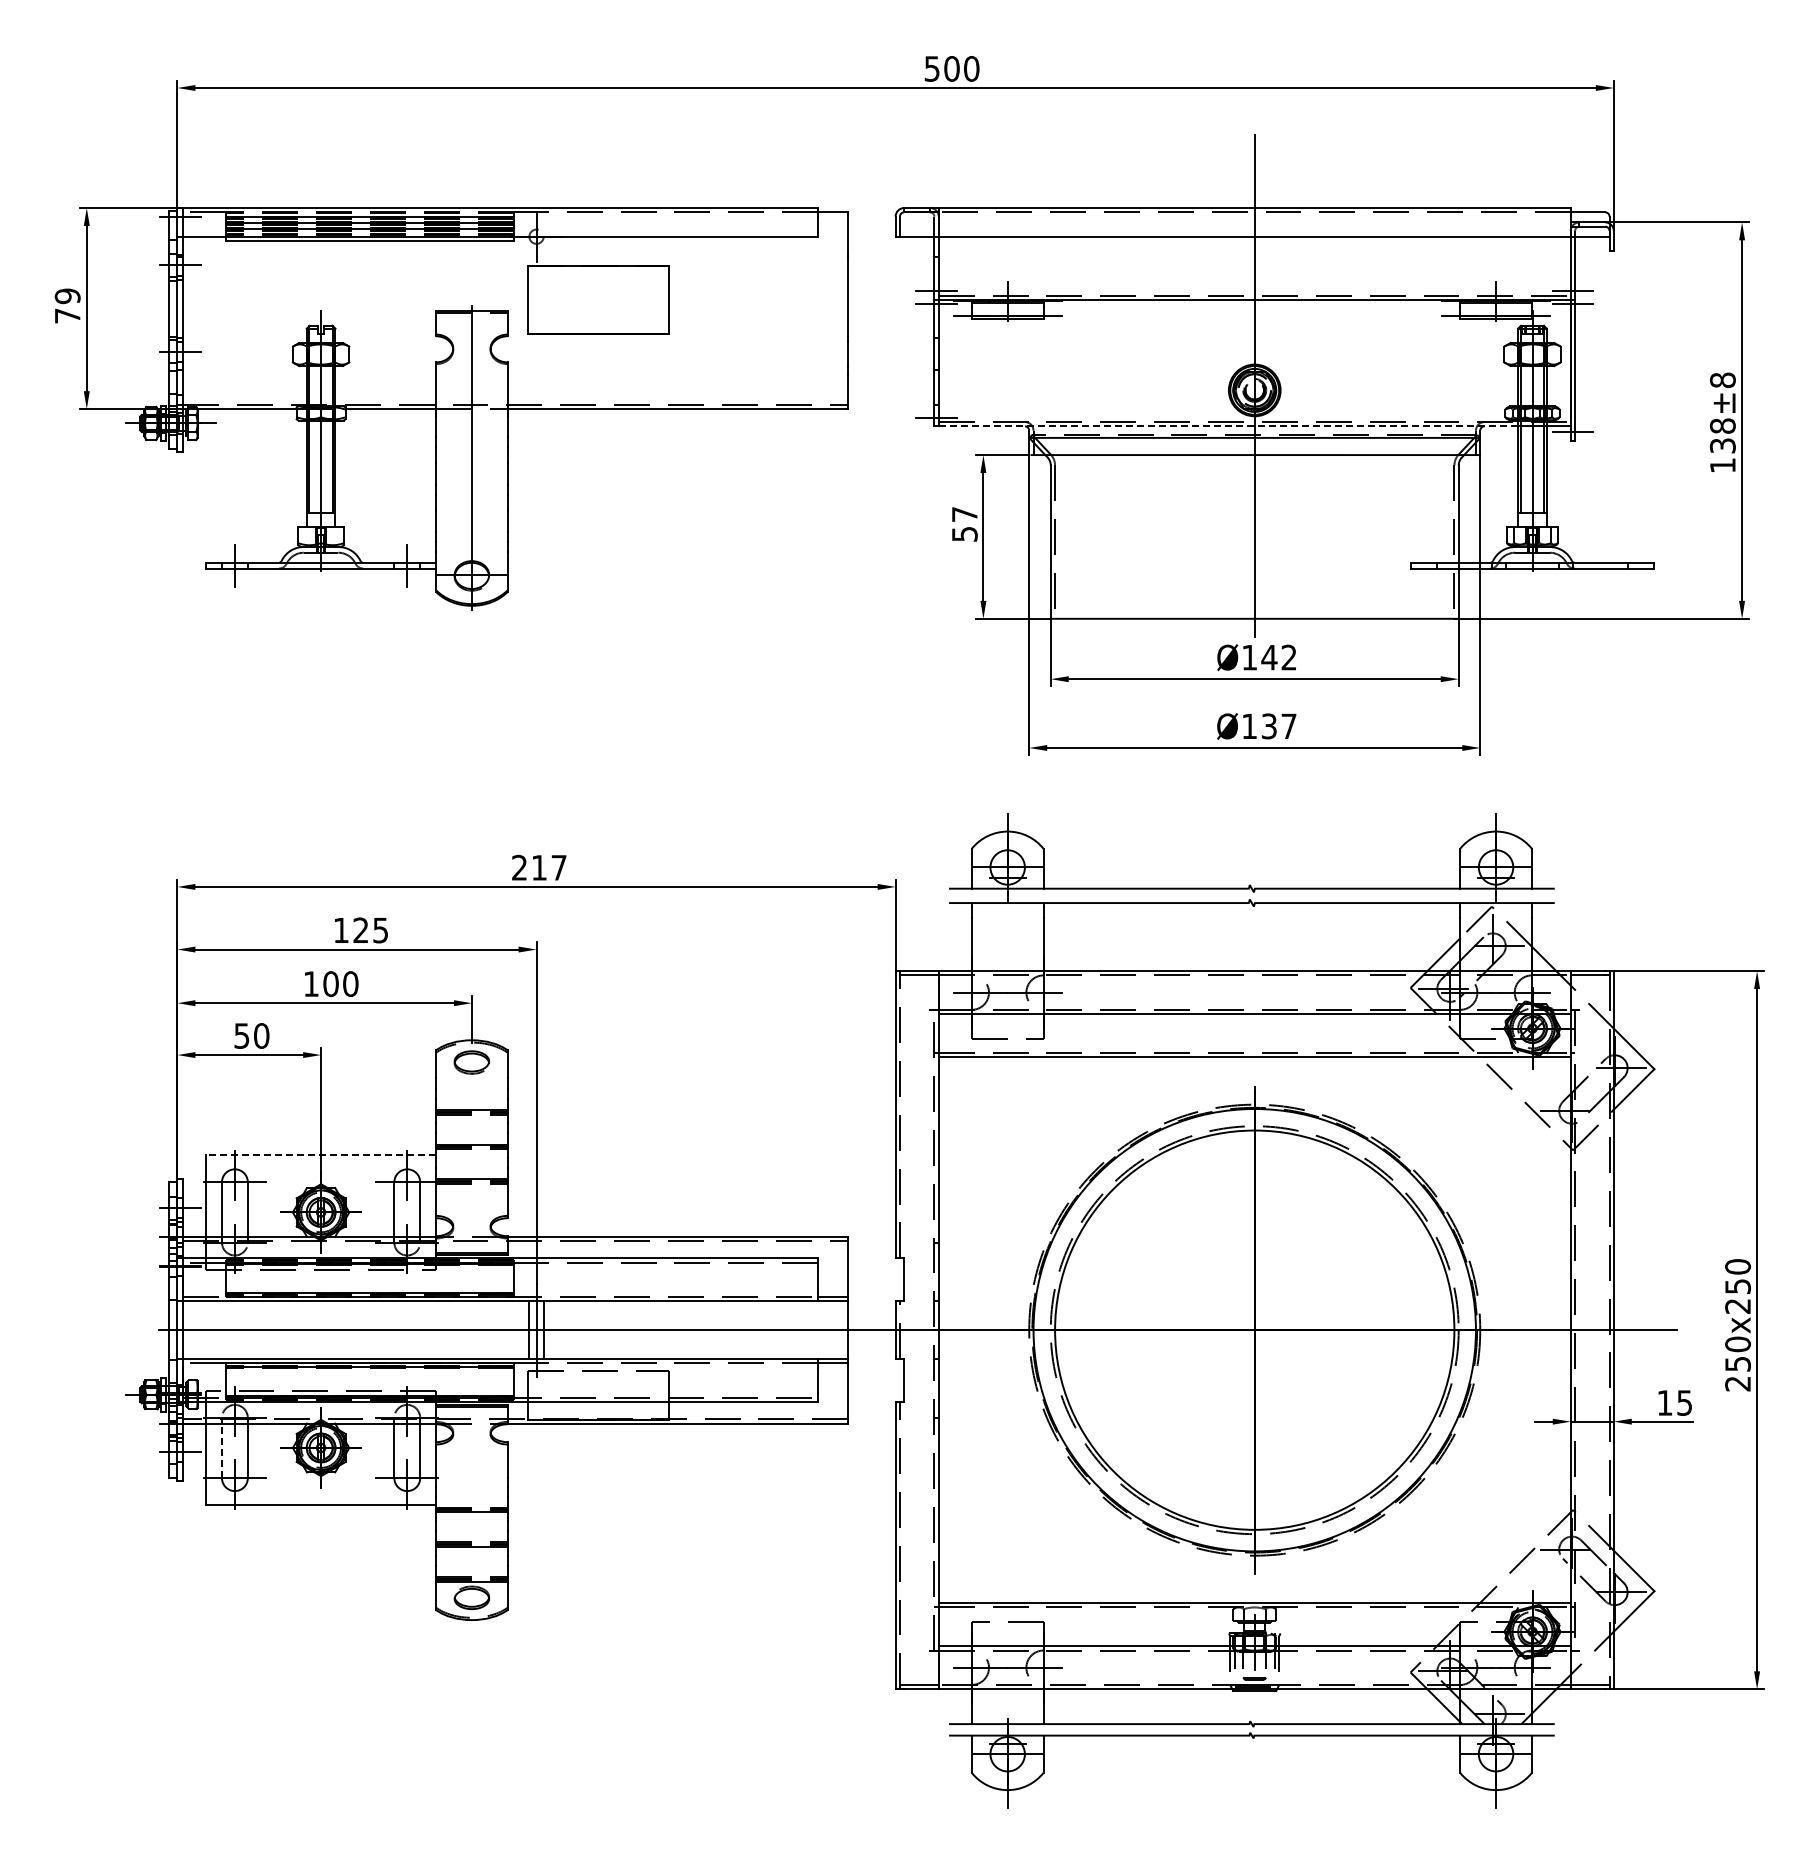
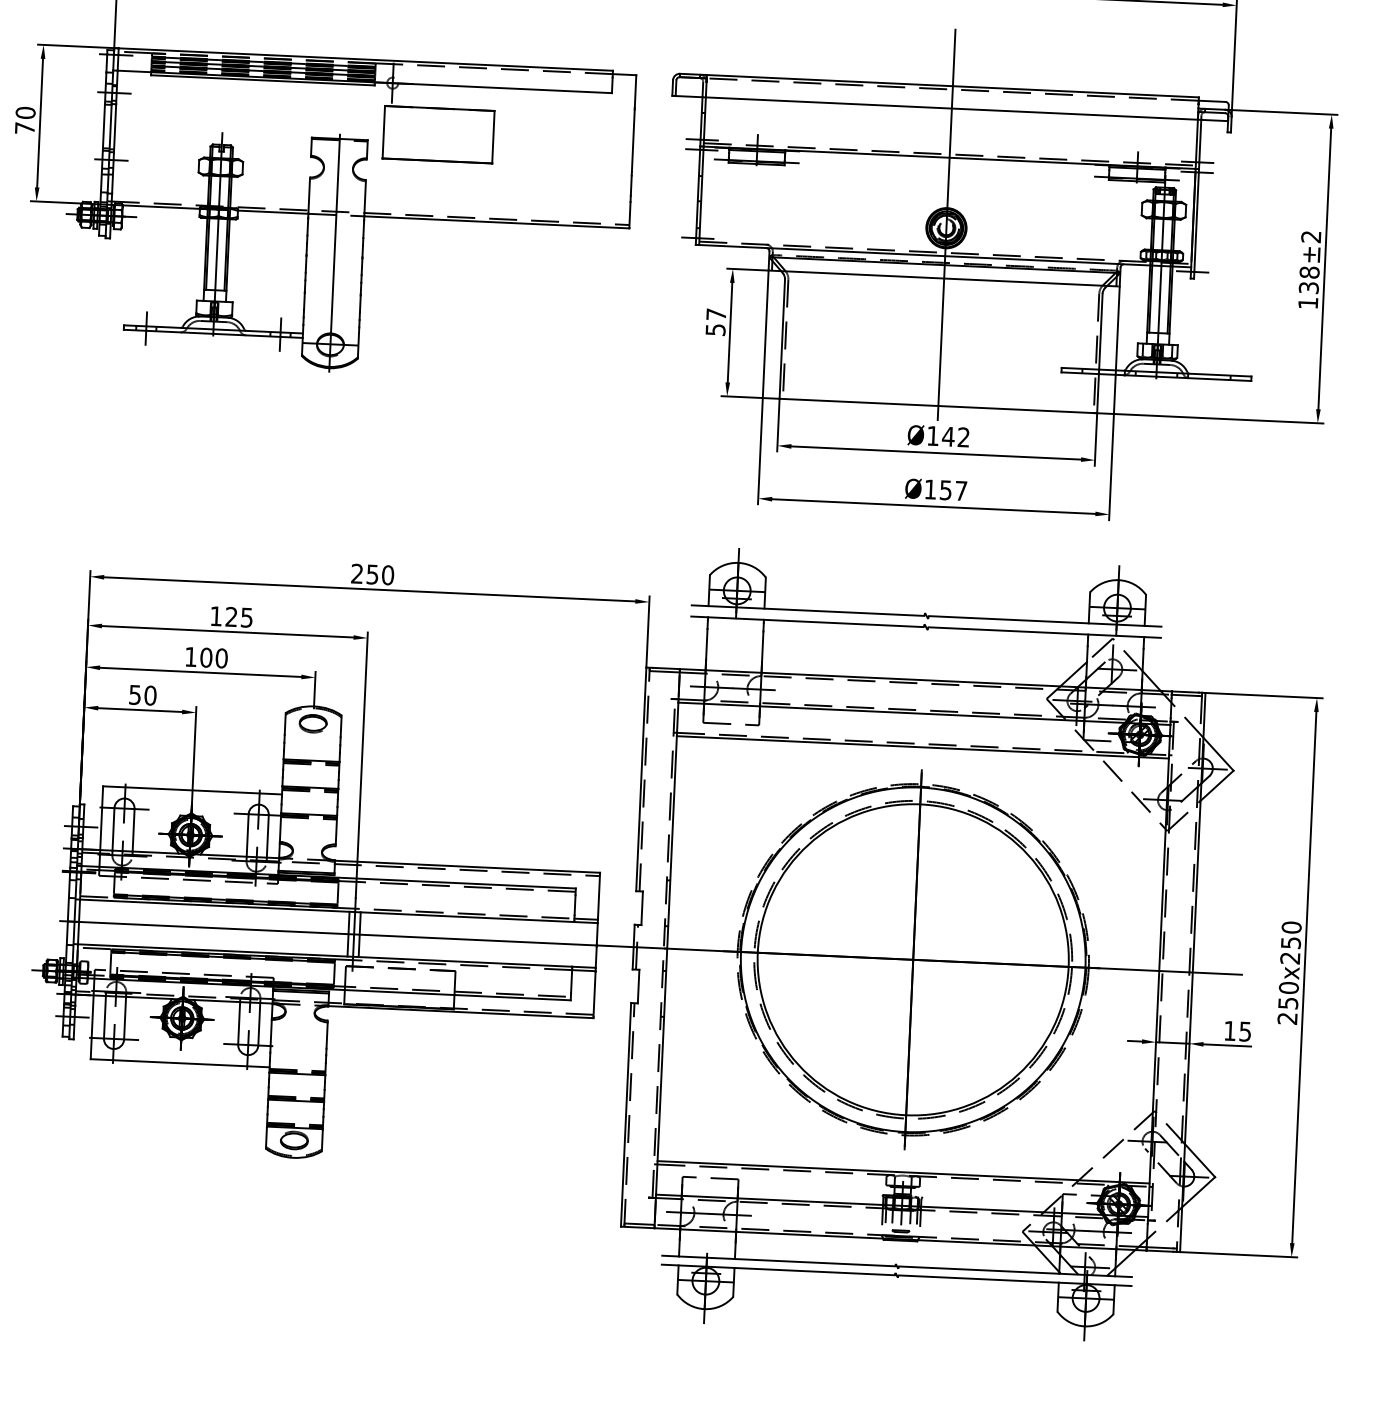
text: (67, 296) -> (25, 113), 79 -> 70
text: (1722, 380) -> (1310, 237), ±8 -> ±2
line: (1228, 426) -> (924, 255), dashed -> solid
text: (1269, 725) -> (946, 489), 137 -> 157
text: (549, 867) -> (380, 574), 217 -> 250
line: (321, 1154) -> (192, 790), dashed -> solid
line: (221, 1450) -> (104, 1016), dashed -> solid

